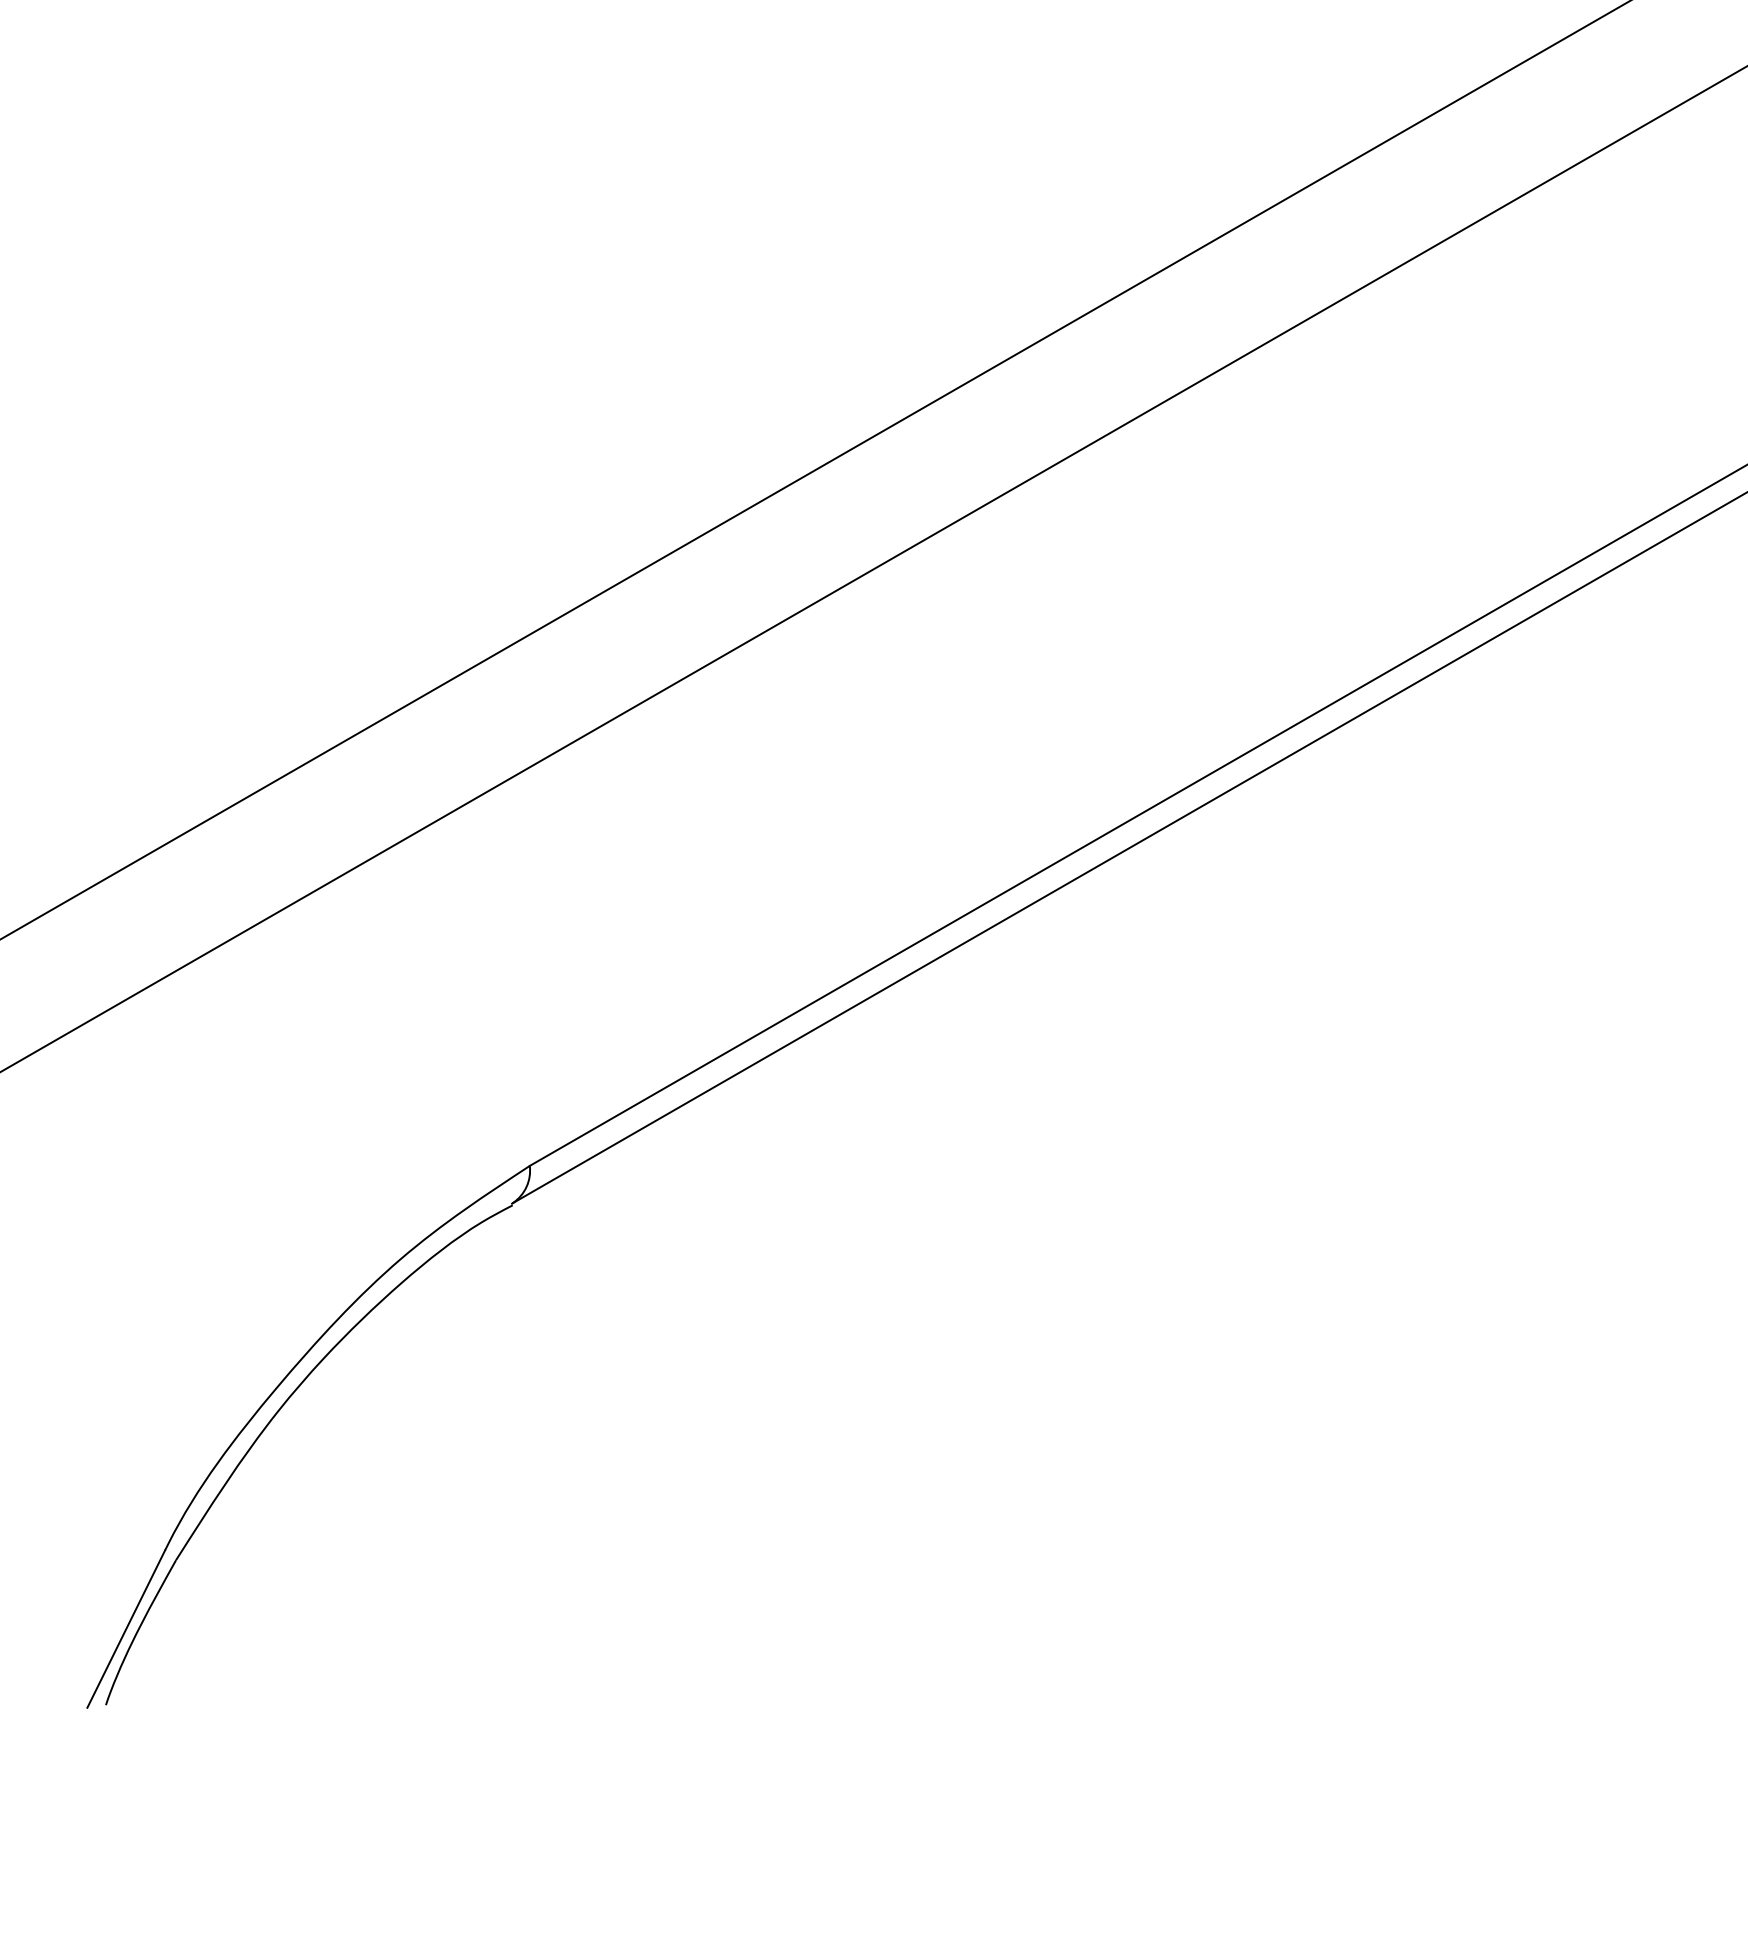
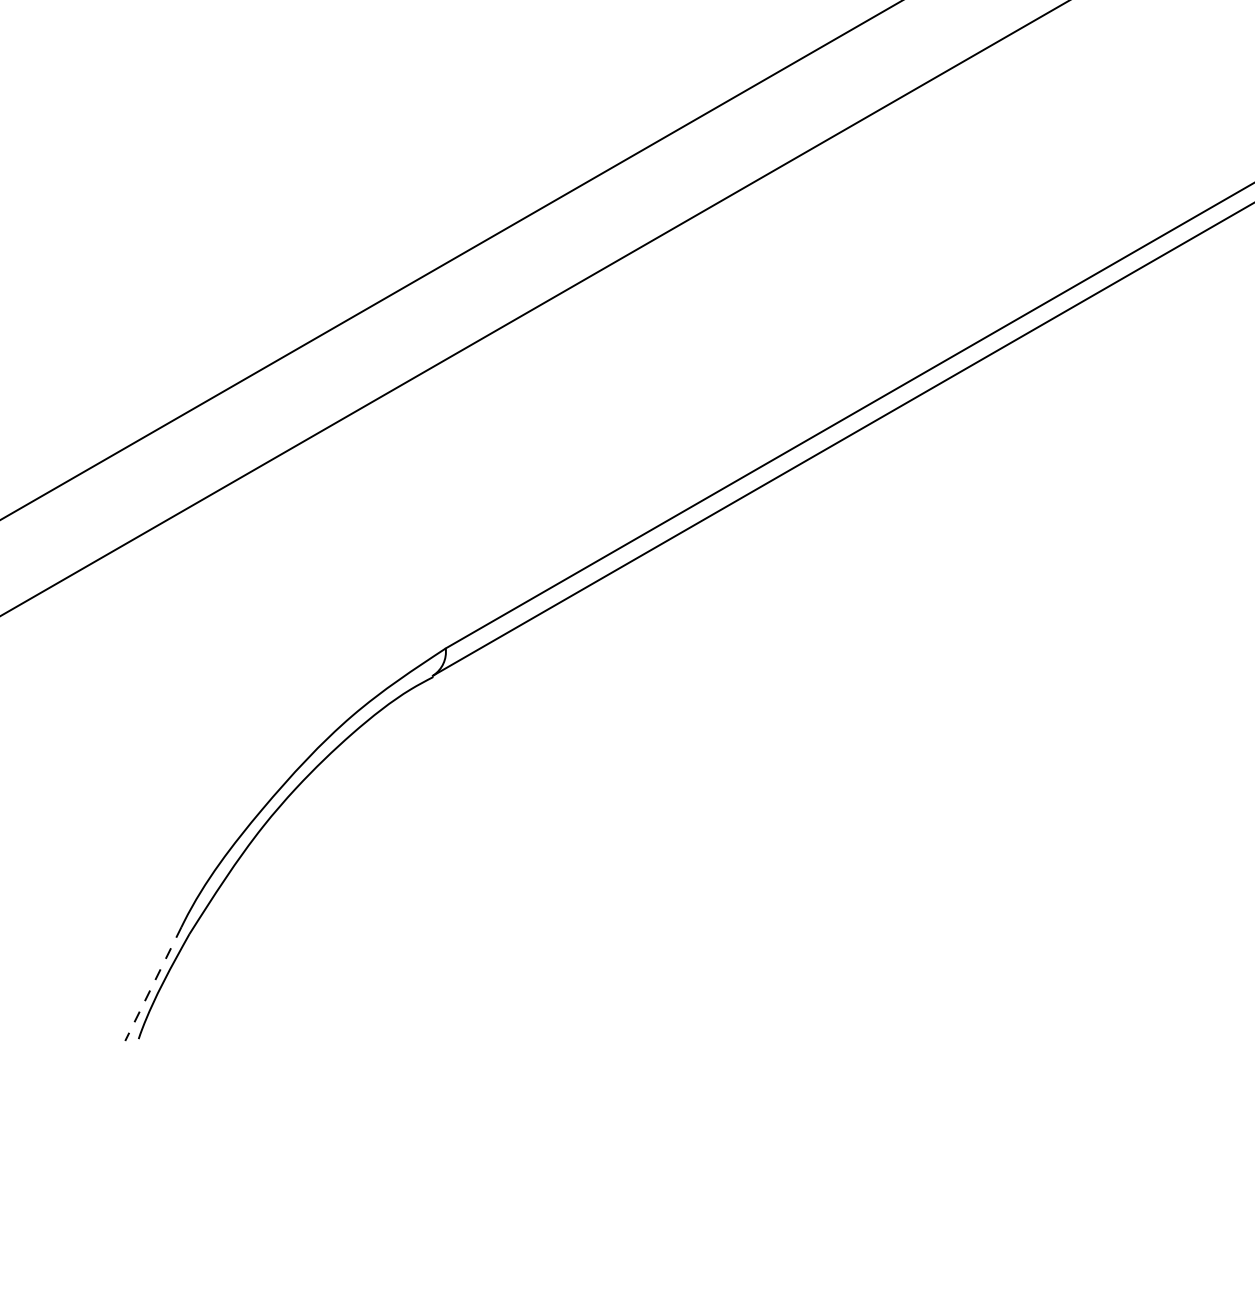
line: (126, 1629) -> (153, 984), solid -> dashed

